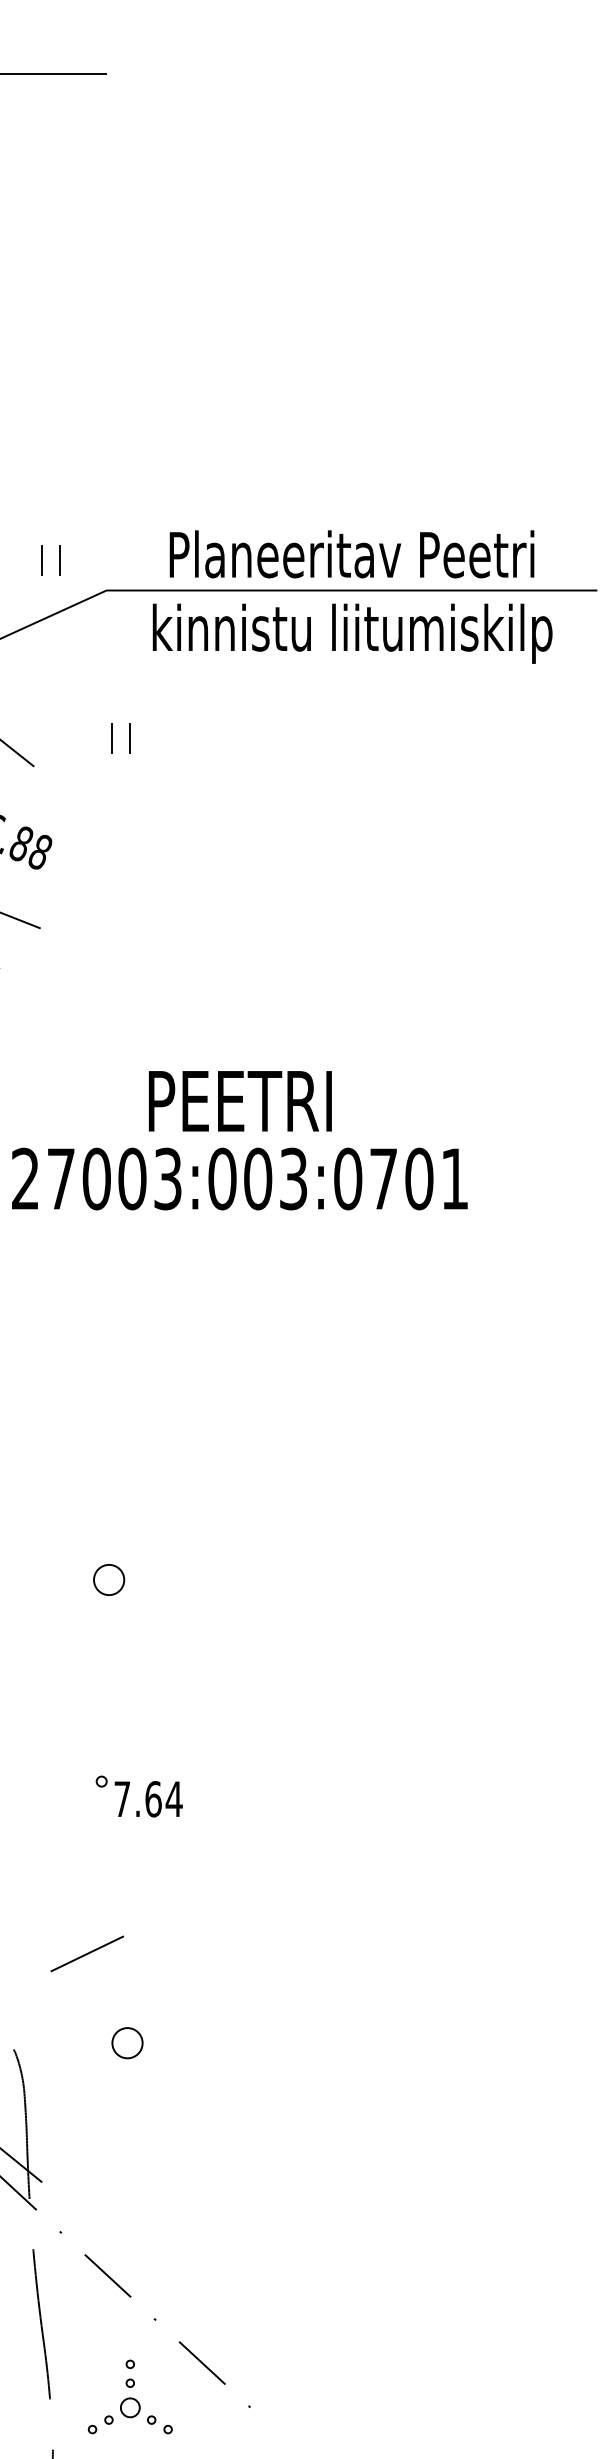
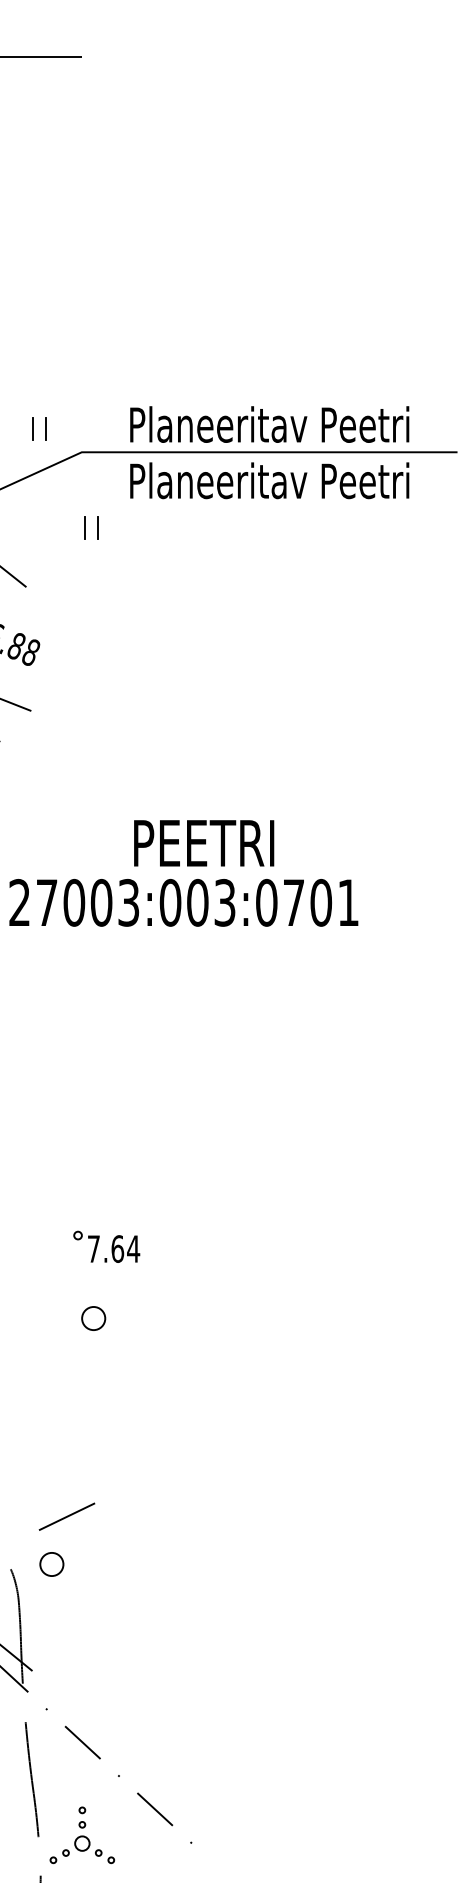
text: (352, 633) -> (270, 485), kinnistu liitumiskilp -> Planeeritav Peetri
part: (112, 738) -> (84, 528), moved
text: (240, 1101) -> (204, 843), moved
part: (109, 1579) -> (93, 1318), moved
part: (145, 1796) -> (111, 1246), moved
line: (86, 1953) -> (66, 1516), moved
part: (127, 2043) -> (51, 1564), moved
part: (129, 2396) -> (81, 1834), moved

